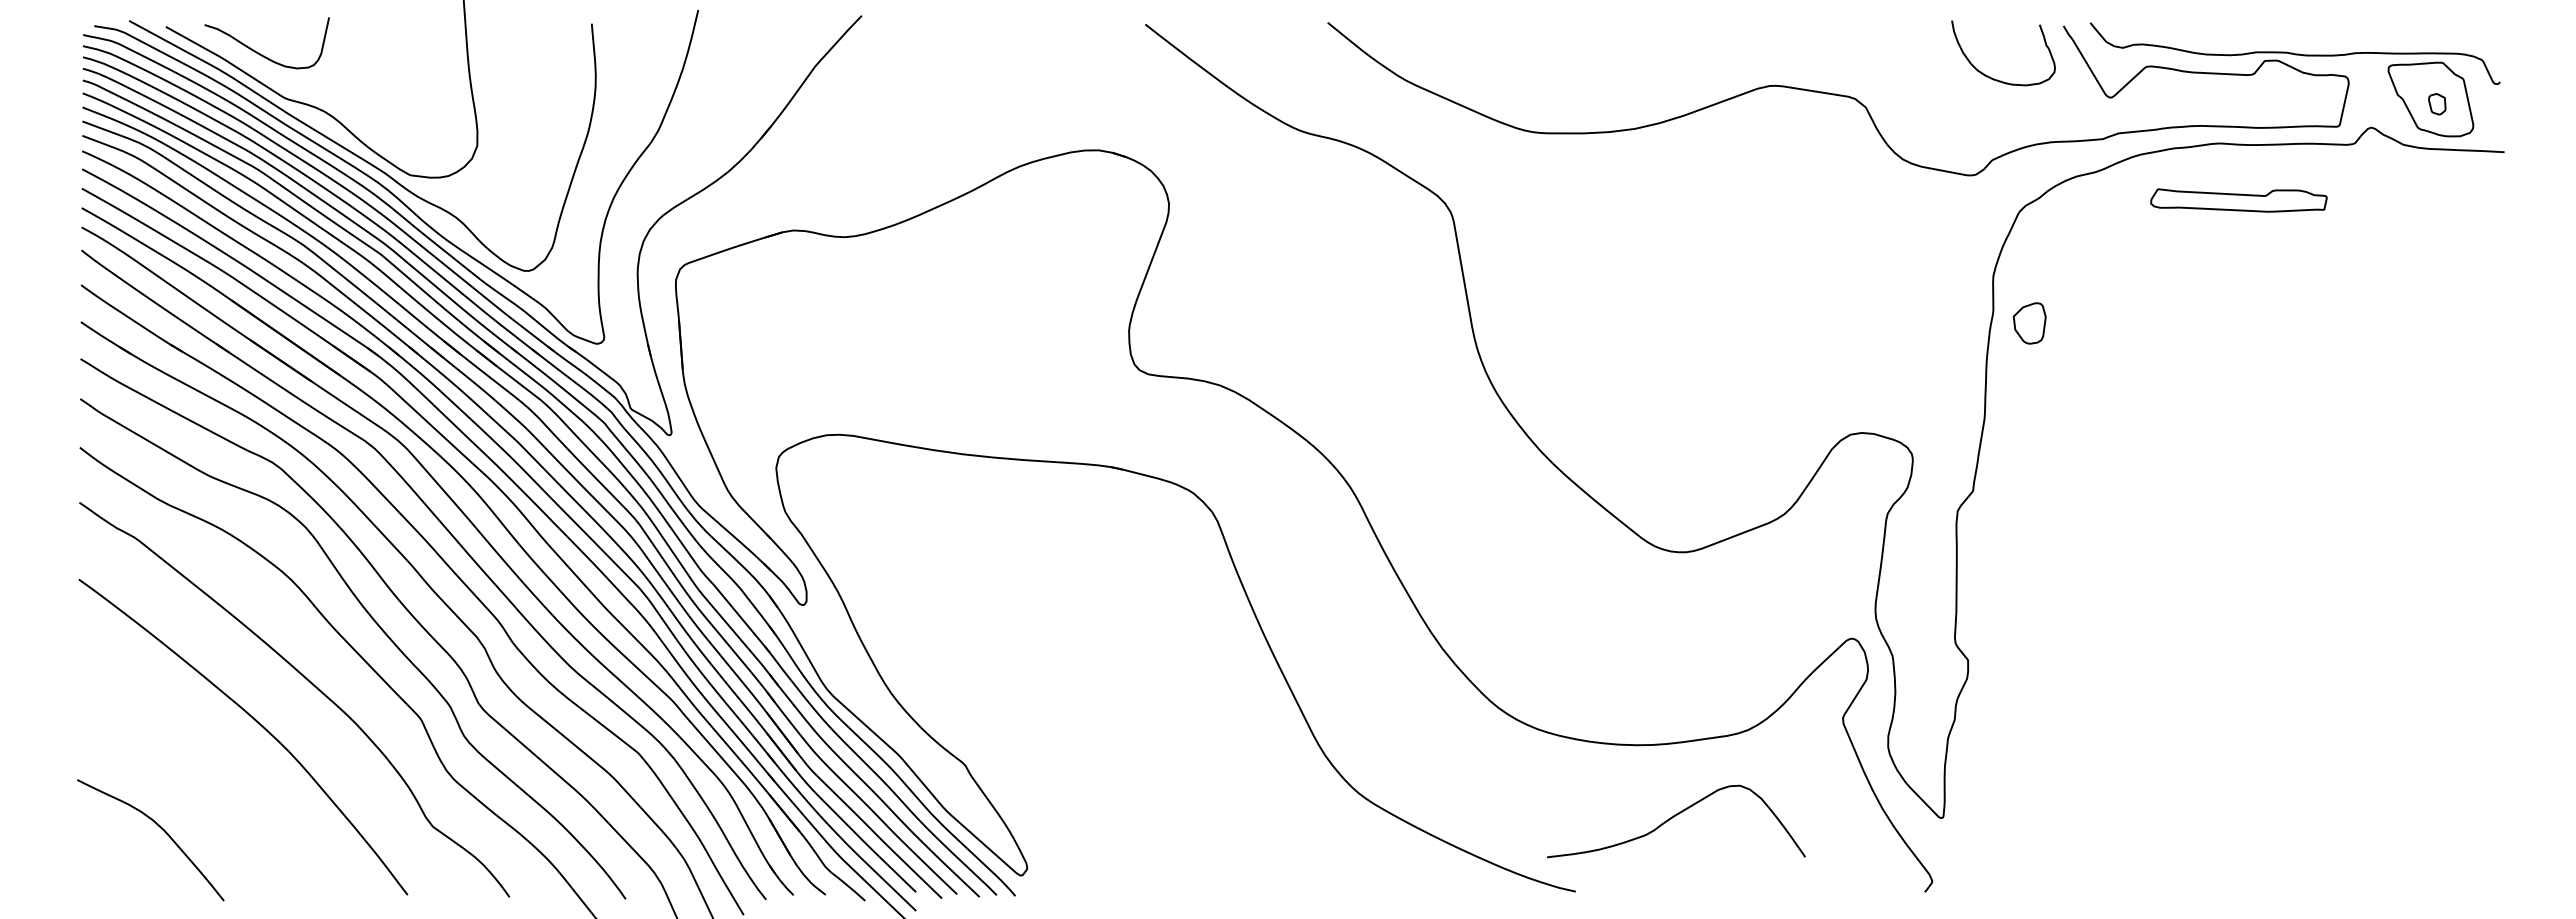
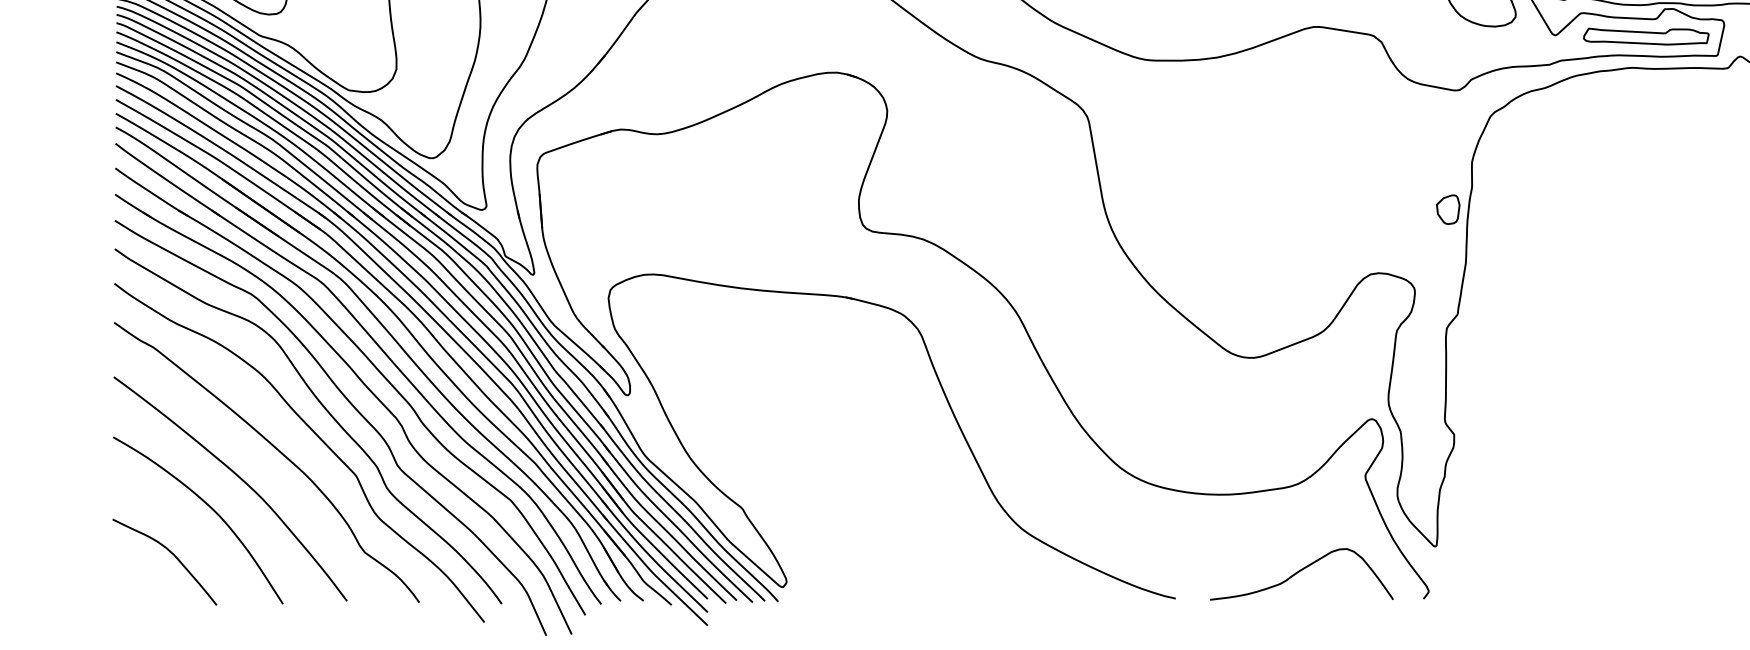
part: (2238, 200) -> (1646, 36), moved
part: (2029, 323) -> (1448, 209), moved
curve: (214, 763) -> (209, 507), added
curve: (1674, 817) -> (1300, 571), moved

